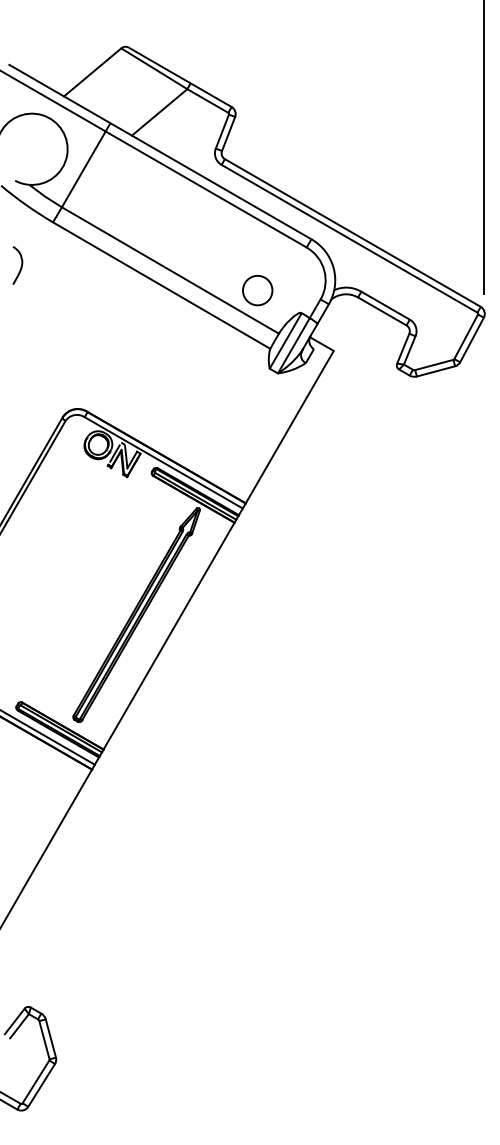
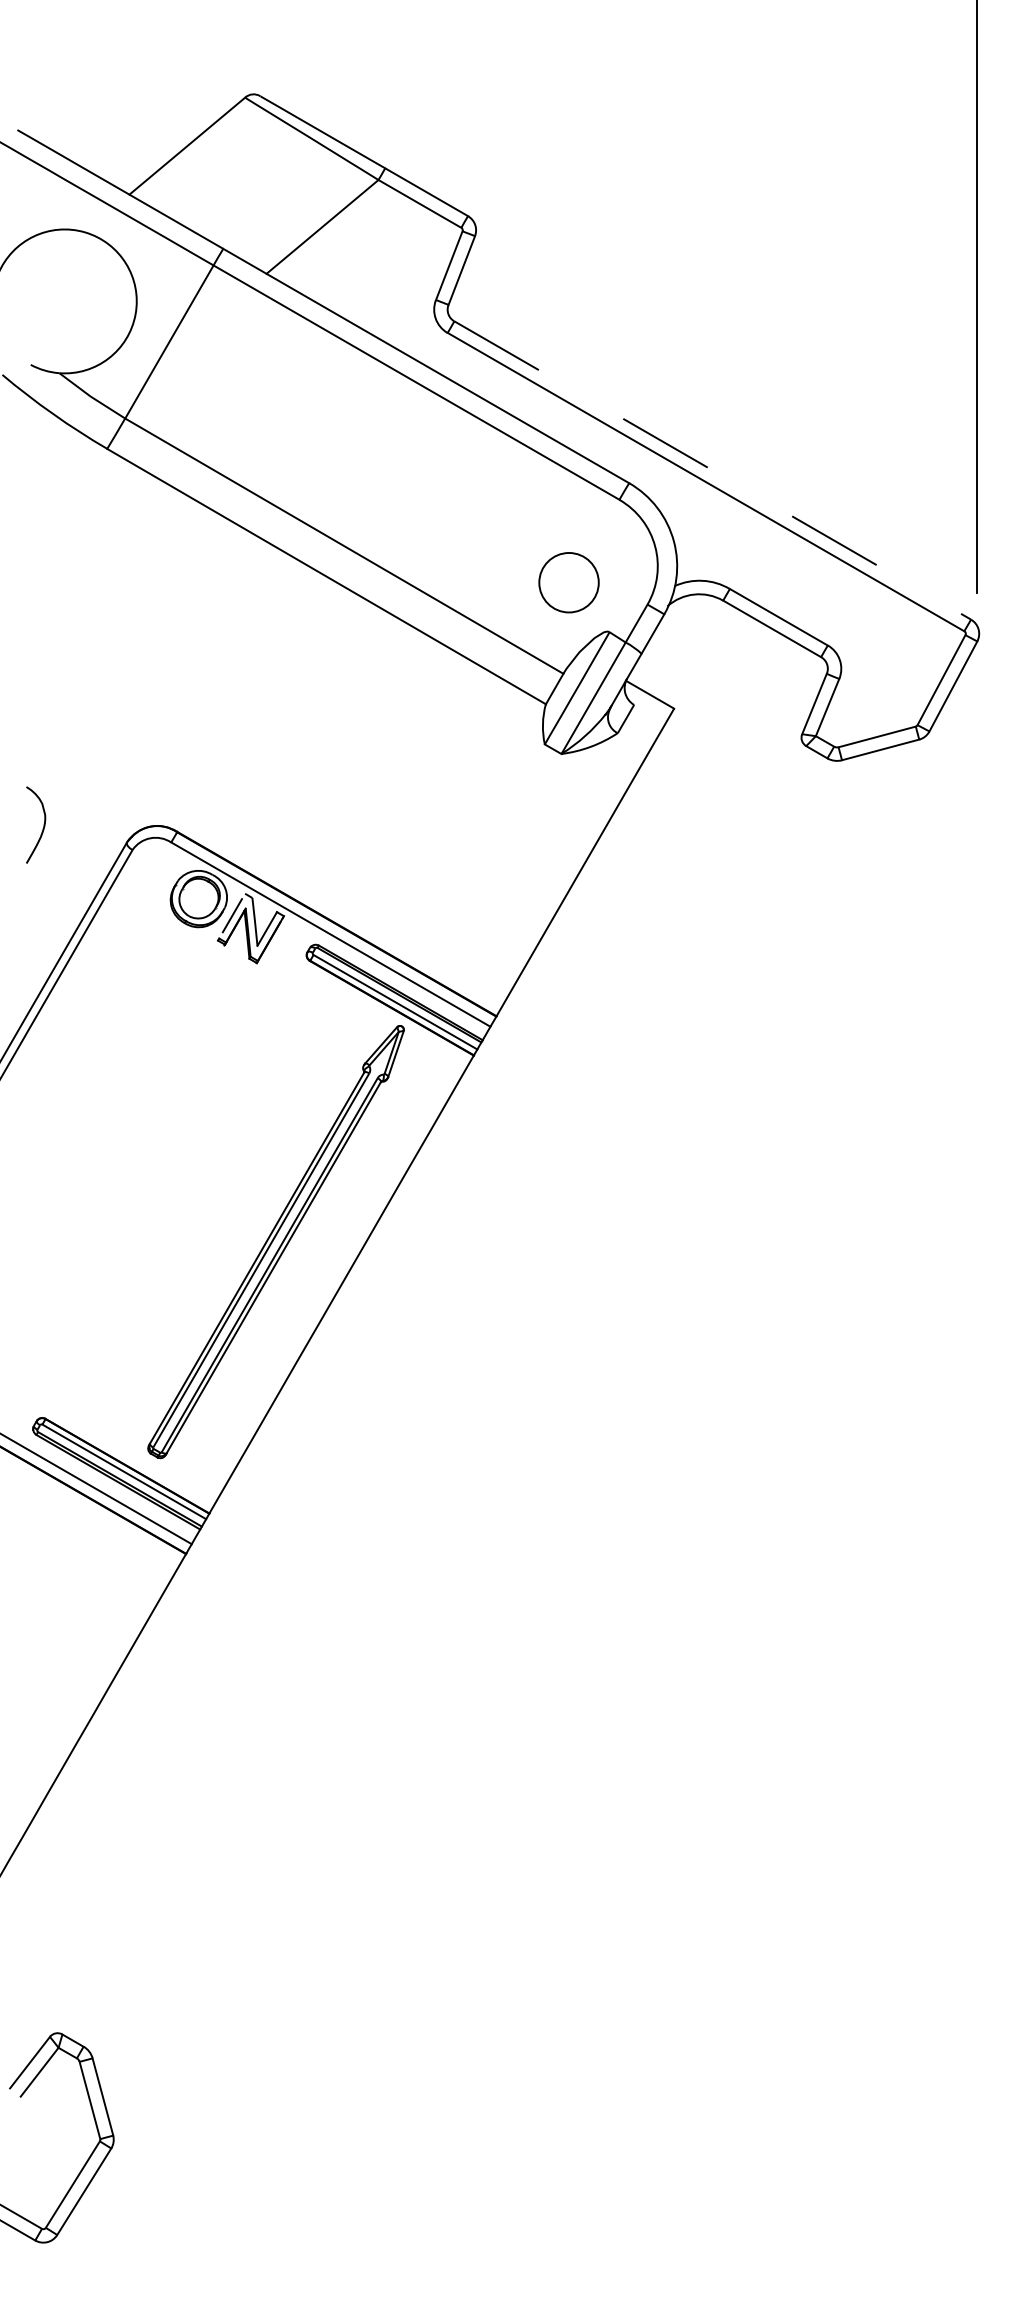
line: (352, 233) -> (711, 471), solid -> dashed
curve: (20, 266) -> (41, 826), moved
circle: (257, 290) -> (568, 582), moved

